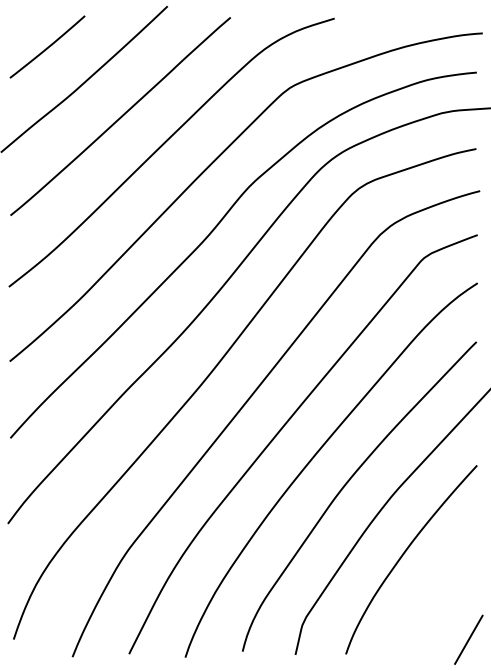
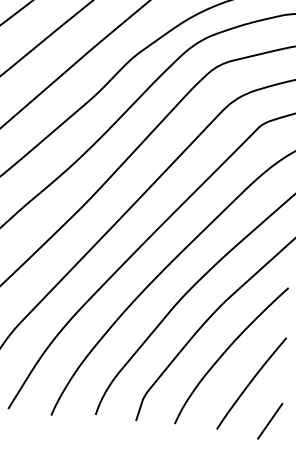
curve: (440, 591) -> (251, 382), added

